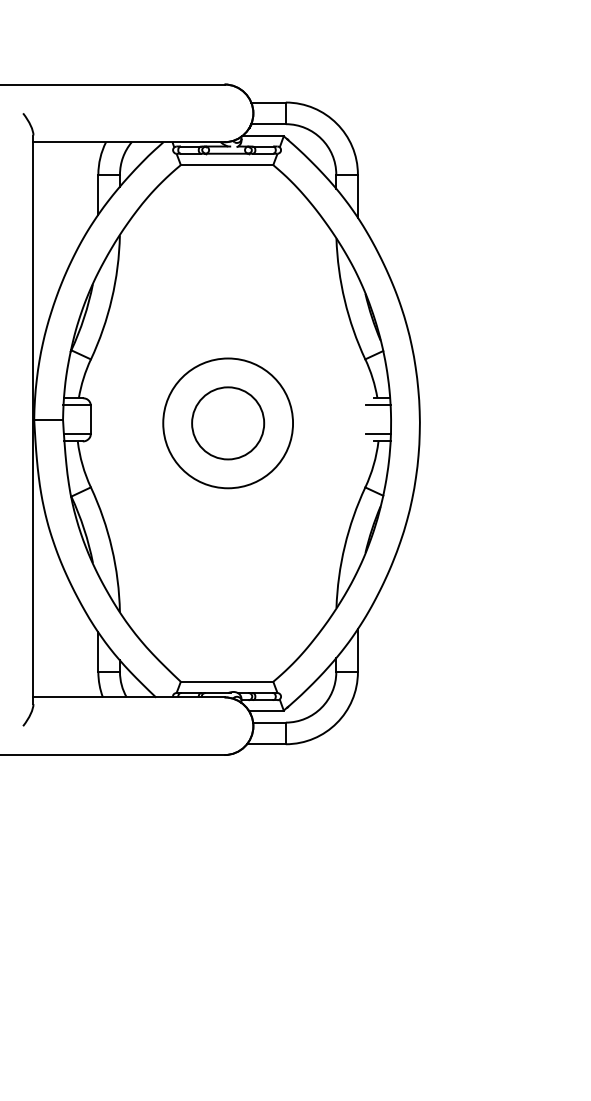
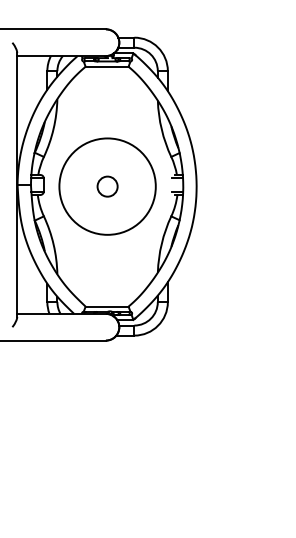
circle: (227, 423) -> (107, 186), size x0.6
circle: (227, 423) -> (107, 186), size x1.6

